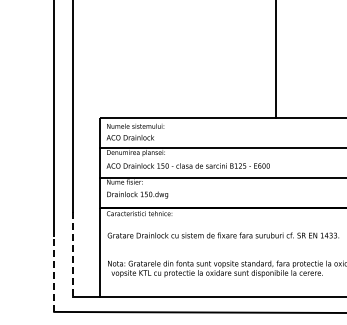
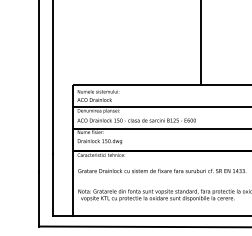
line: (72, 254) -> (52, 184), dashed -> solid
line: (54, 274) -> (39, 199), dashed -> solid

